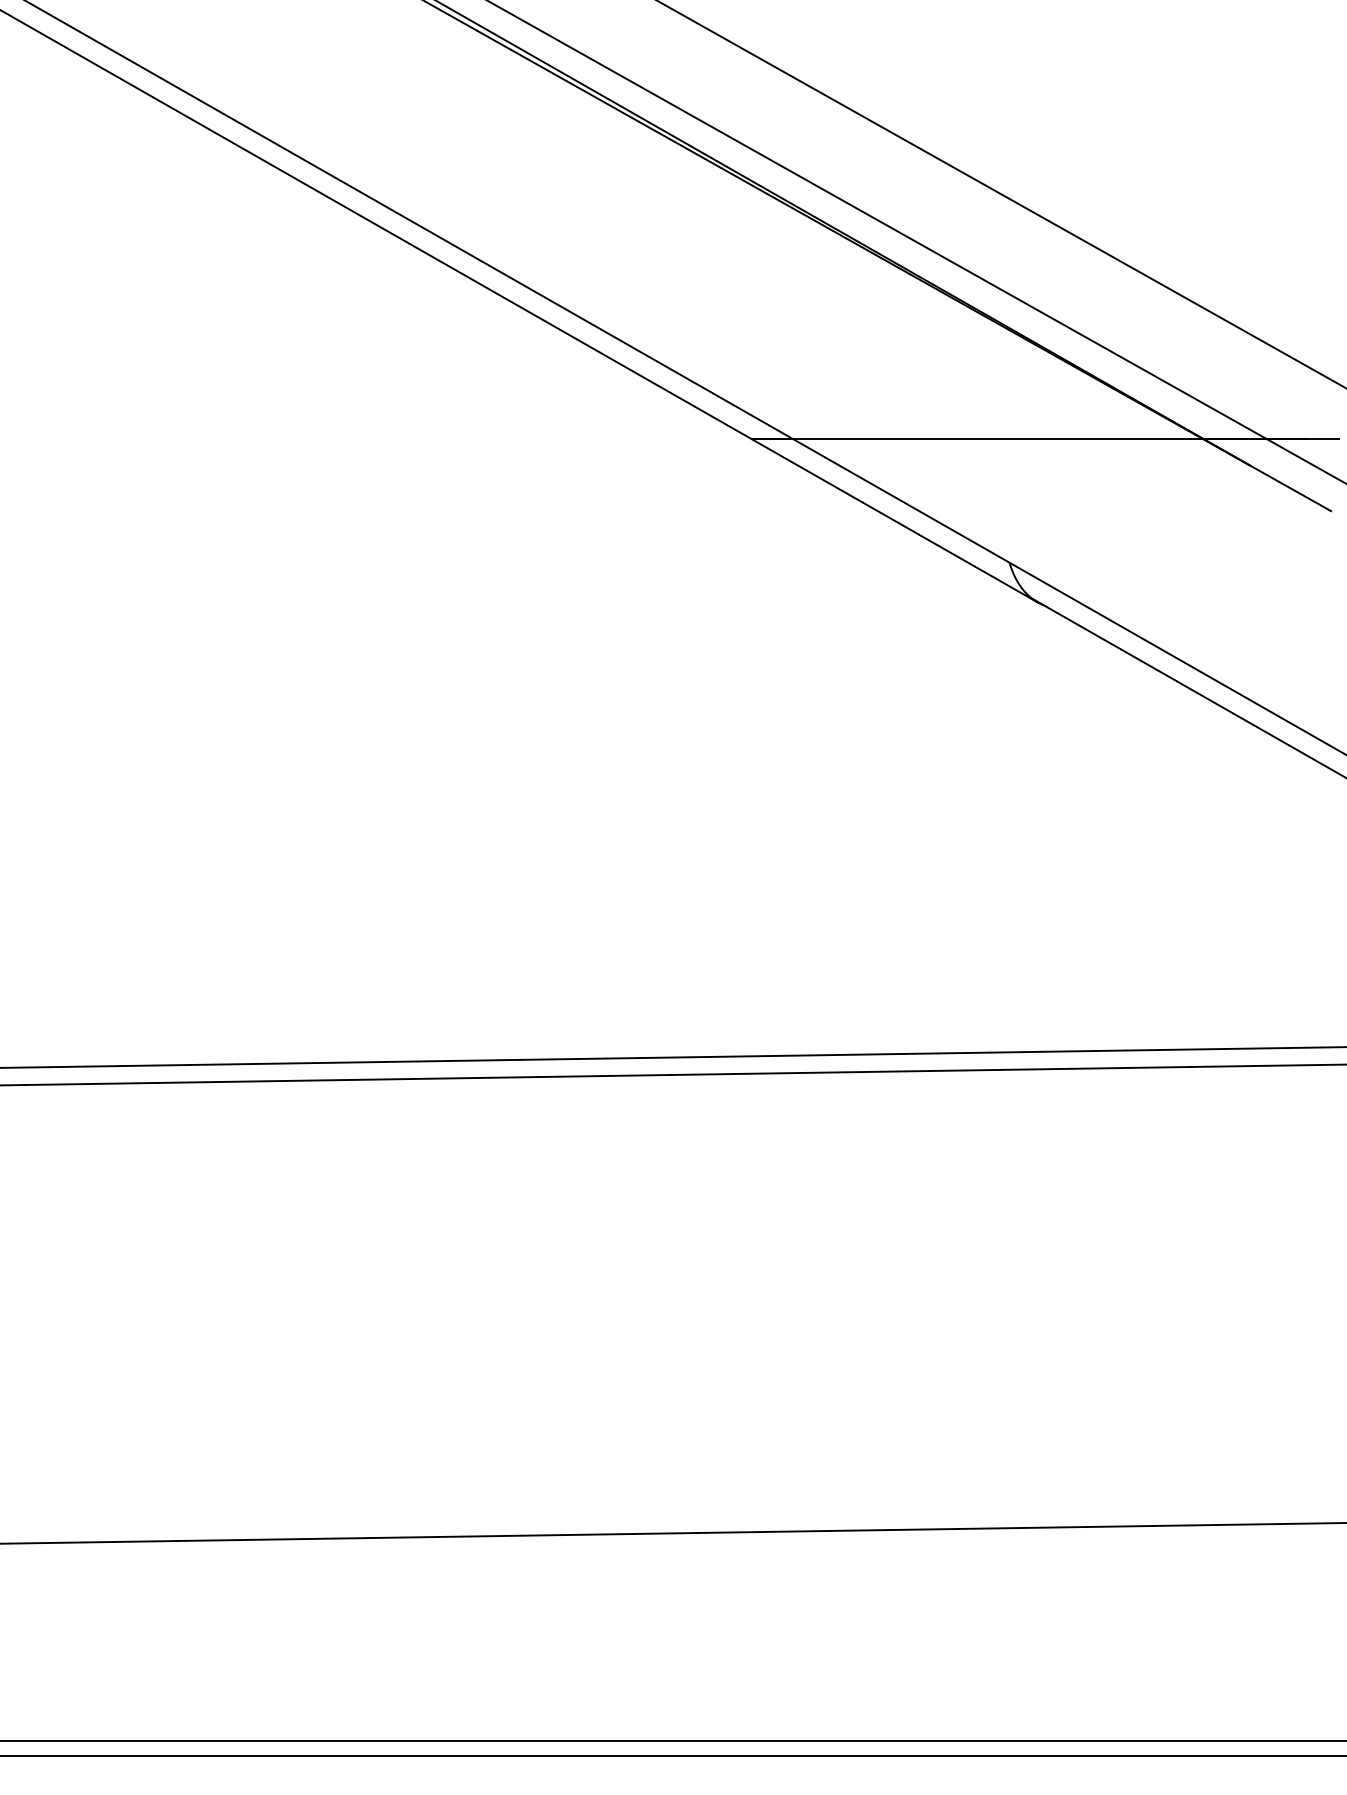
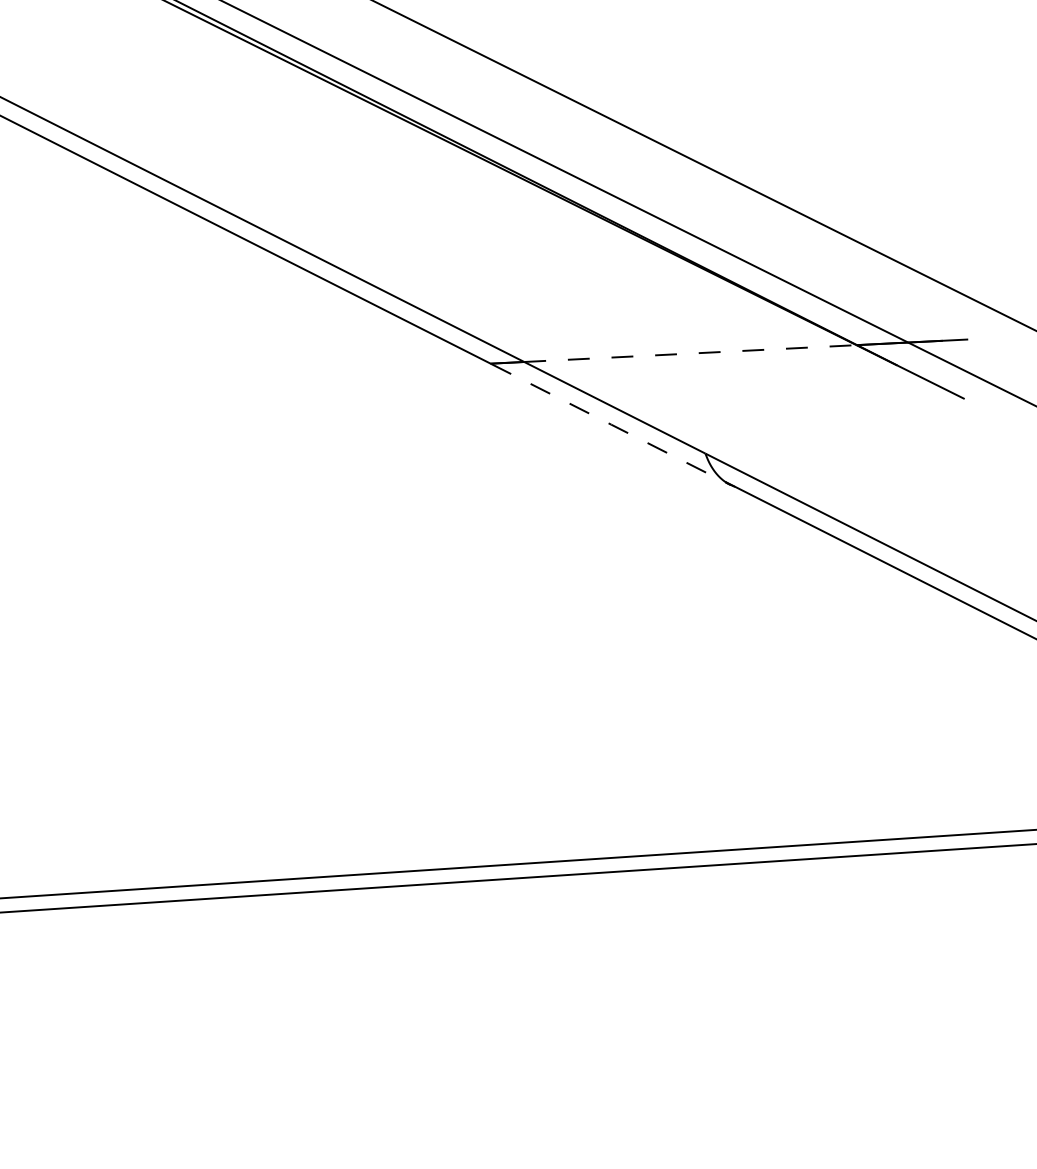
line: (997, 438) -> (690, 353), solid -> dashed
line: (895, 521) -> (611, 424), solid -> dashed

